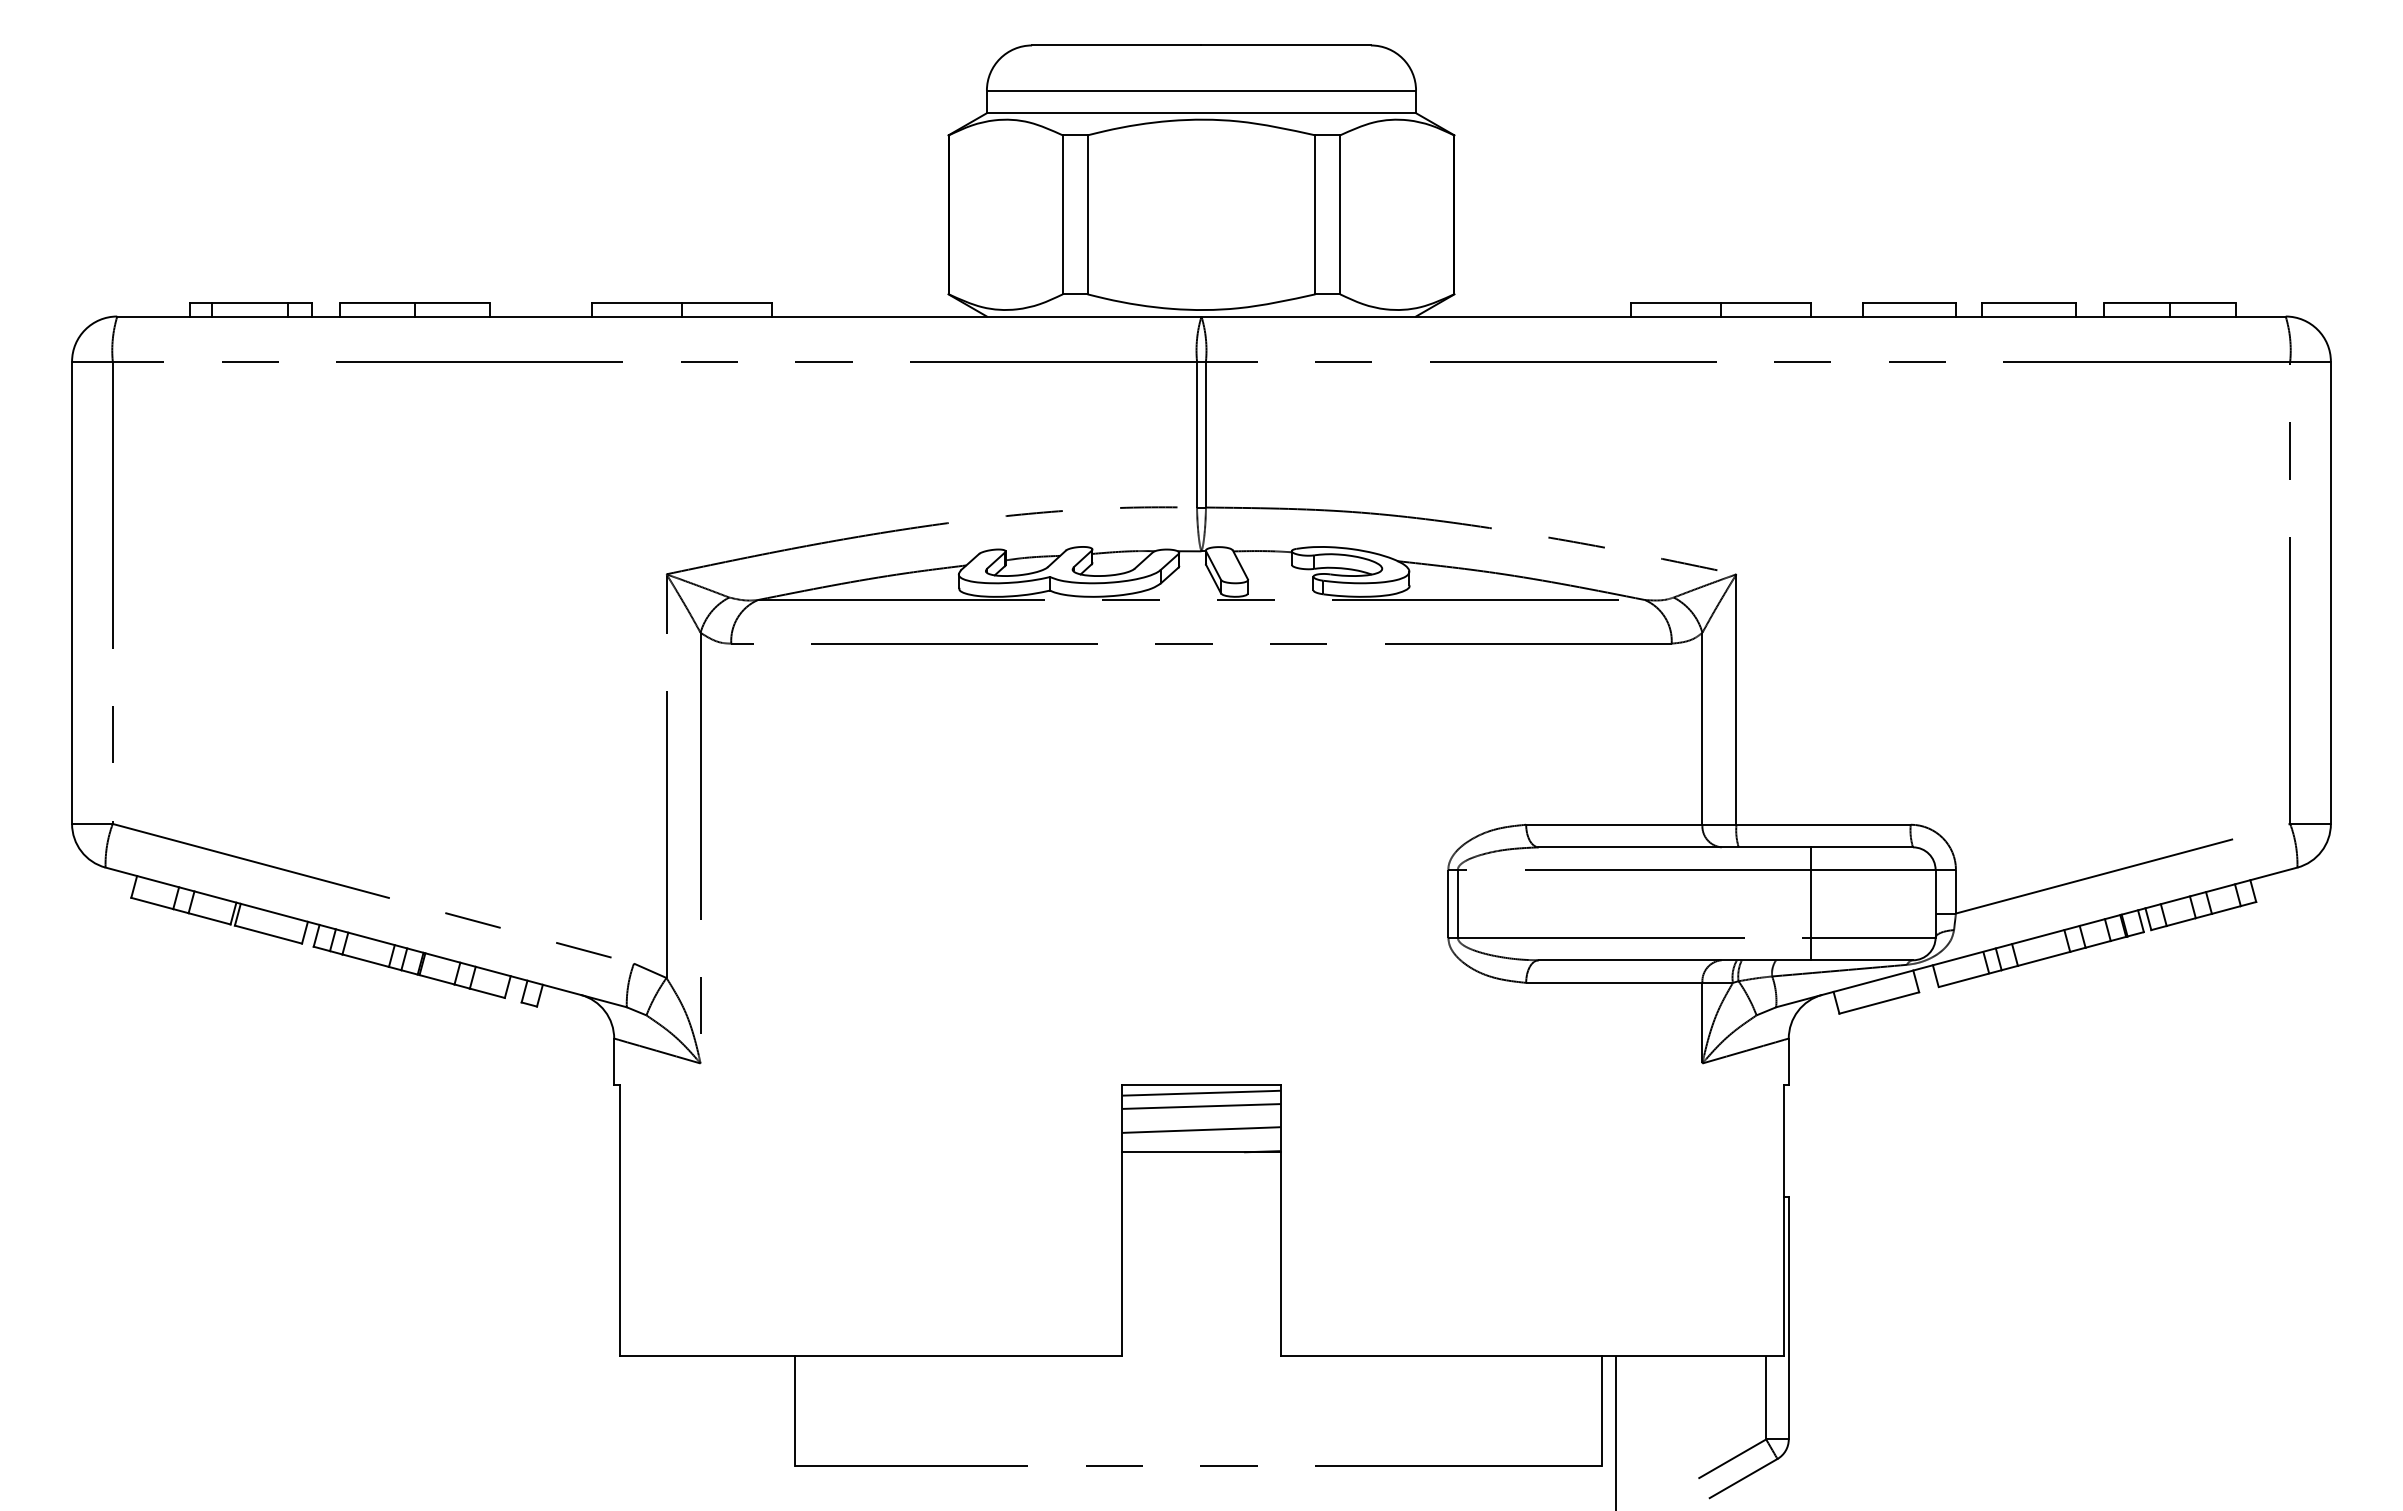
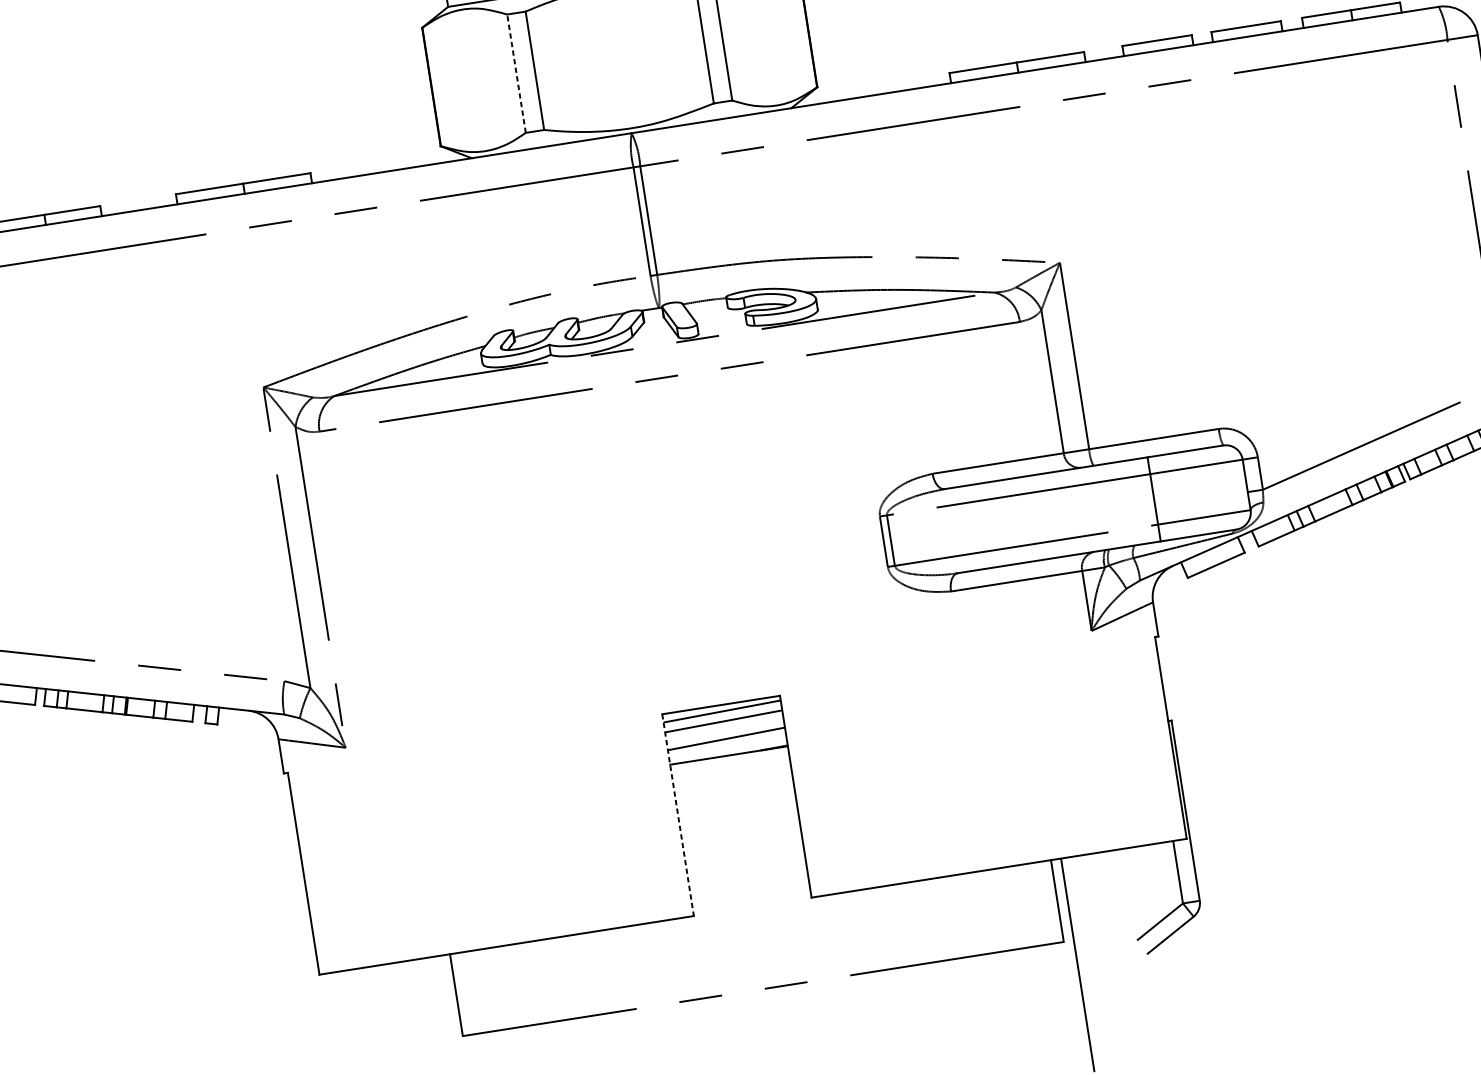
line: (1062, 214) -> (516, 73), solid -> dashed
line: (1122, 1220) -> (678, 815), solid -> dashed

